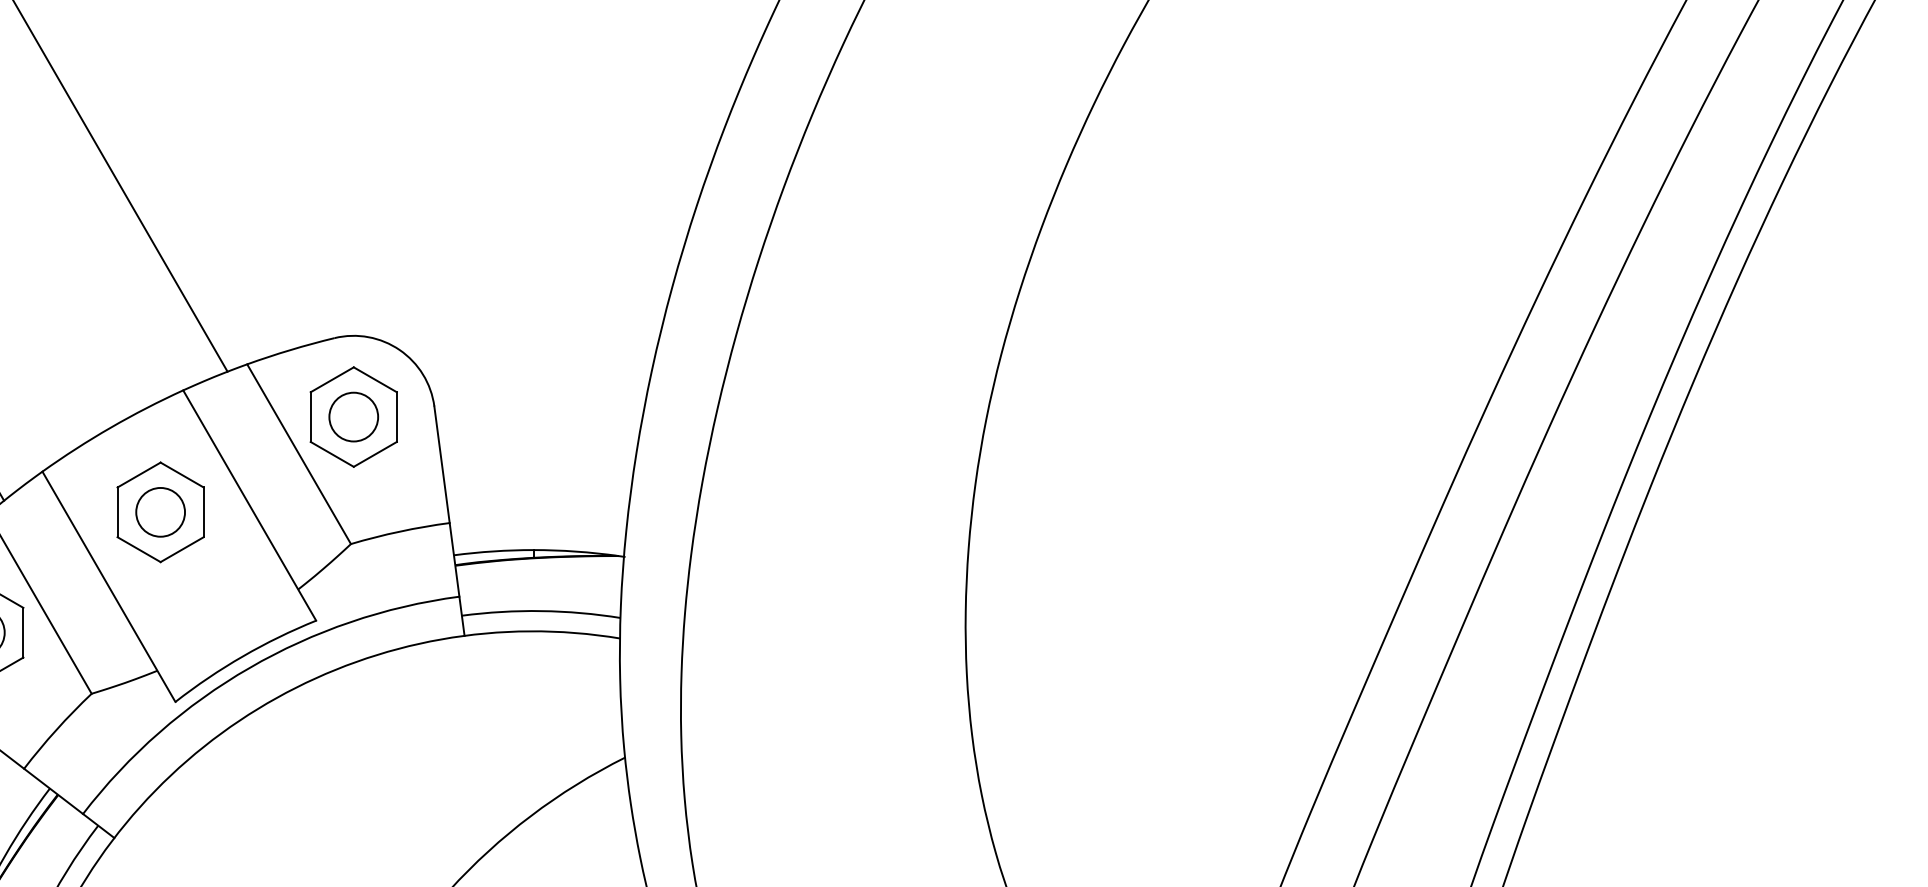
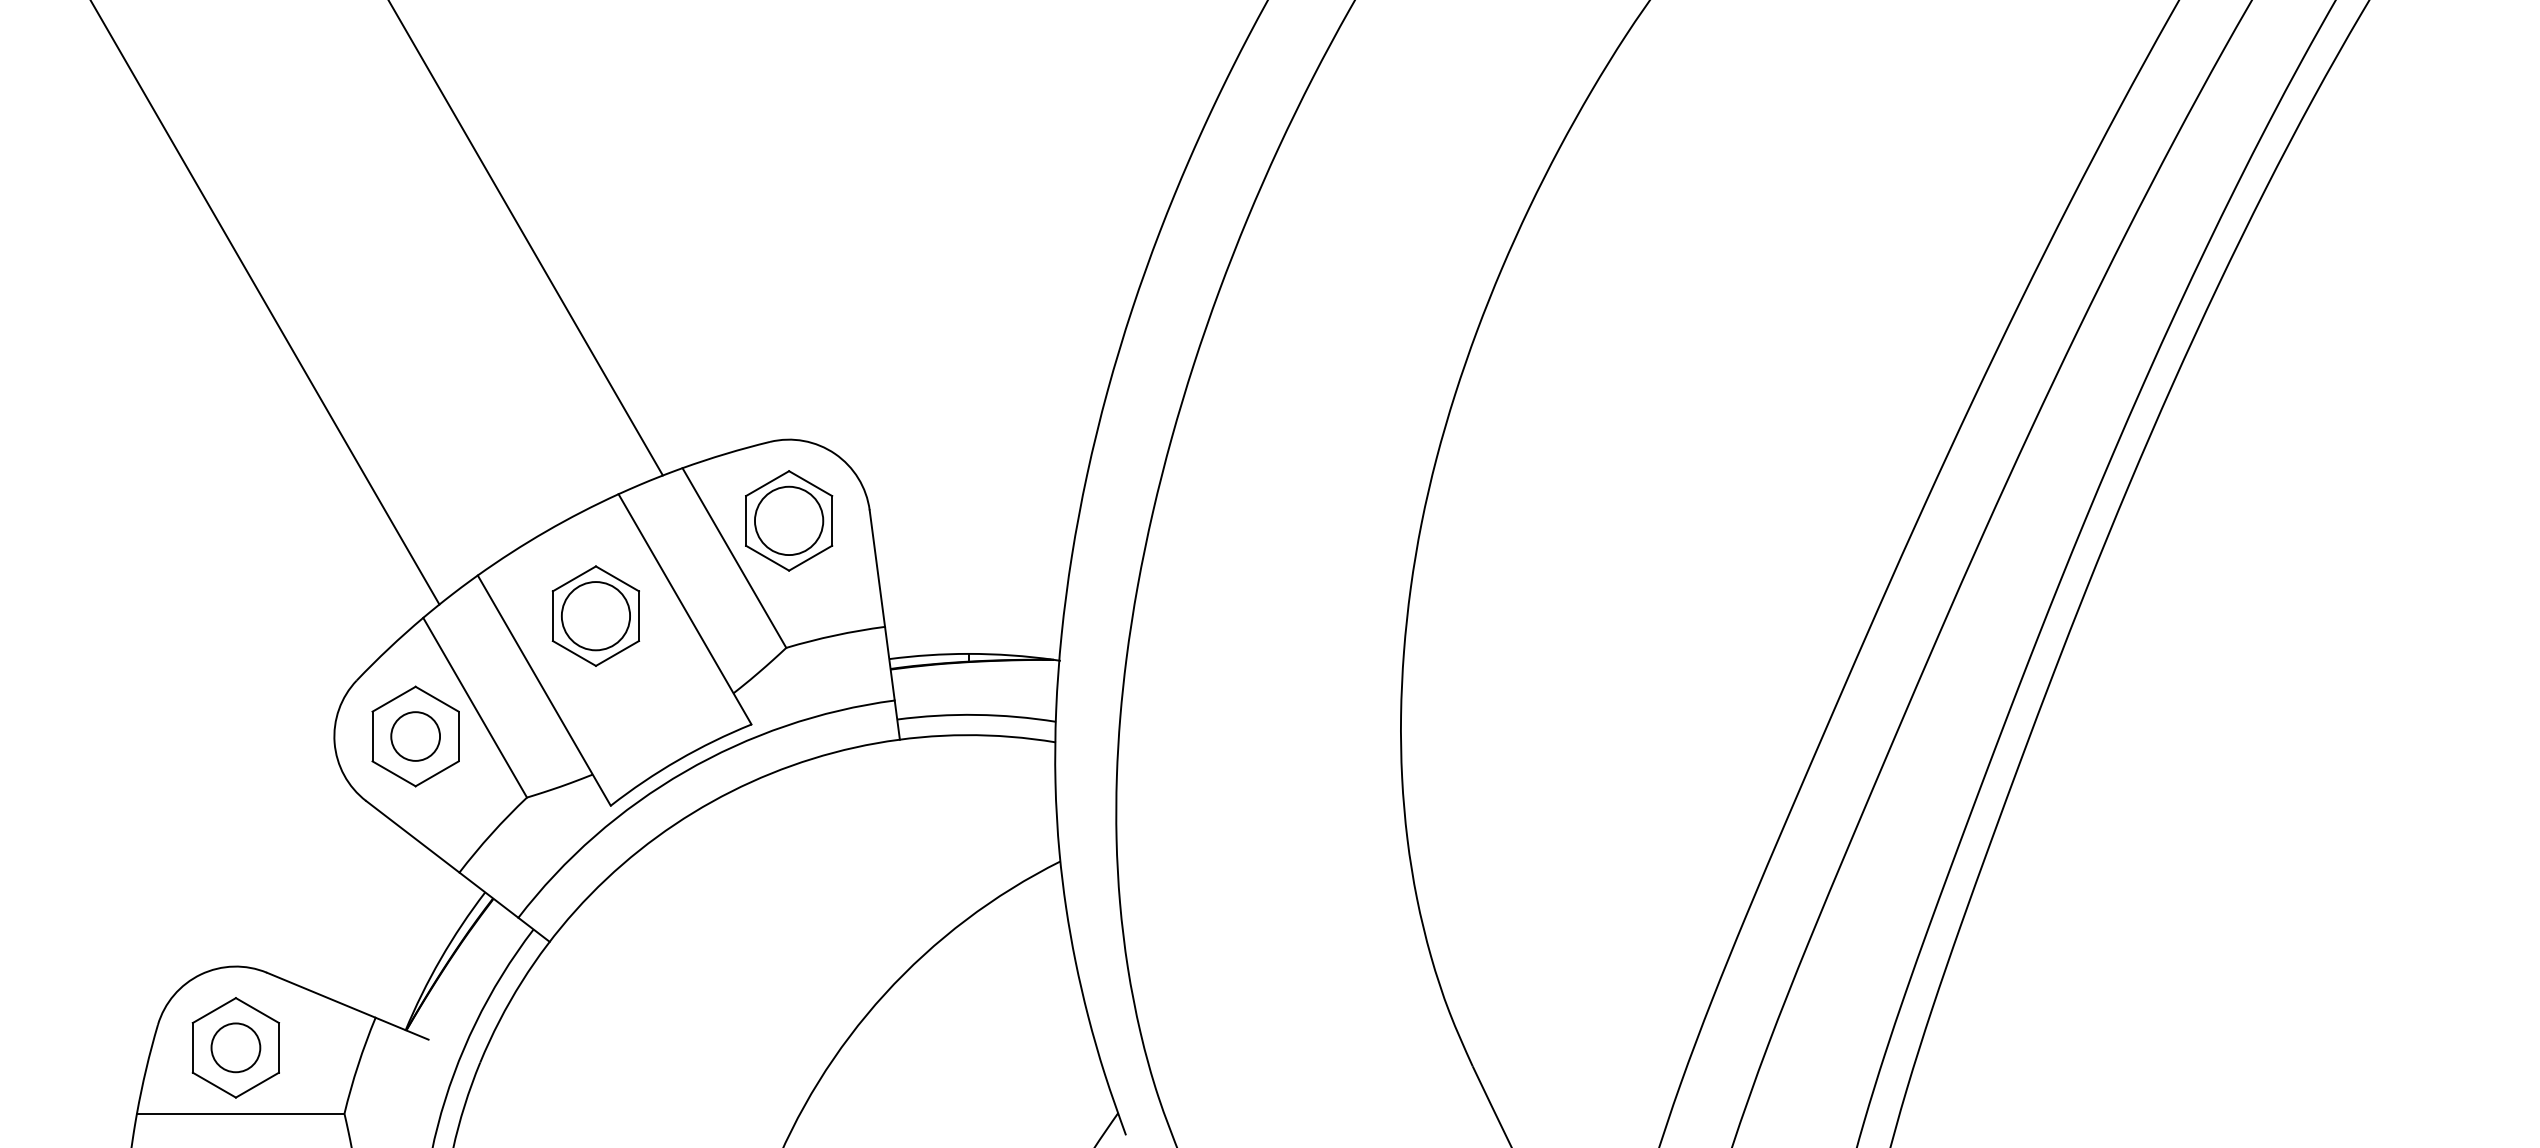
circle: (353, 416) -> (788, 520), size x1.4
circle: (160, 511) -> (595, 615), size x1.4

